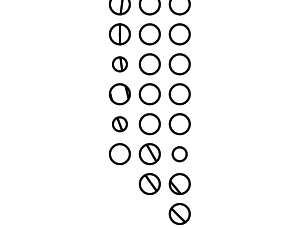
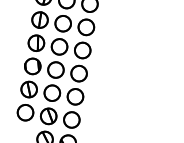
part: (119, 64) -> (36, 43), size x1.43
part: (119, 124) -> (28, 89), size x1.43
part: (179, 154) -> (71, 120), size x1.43

